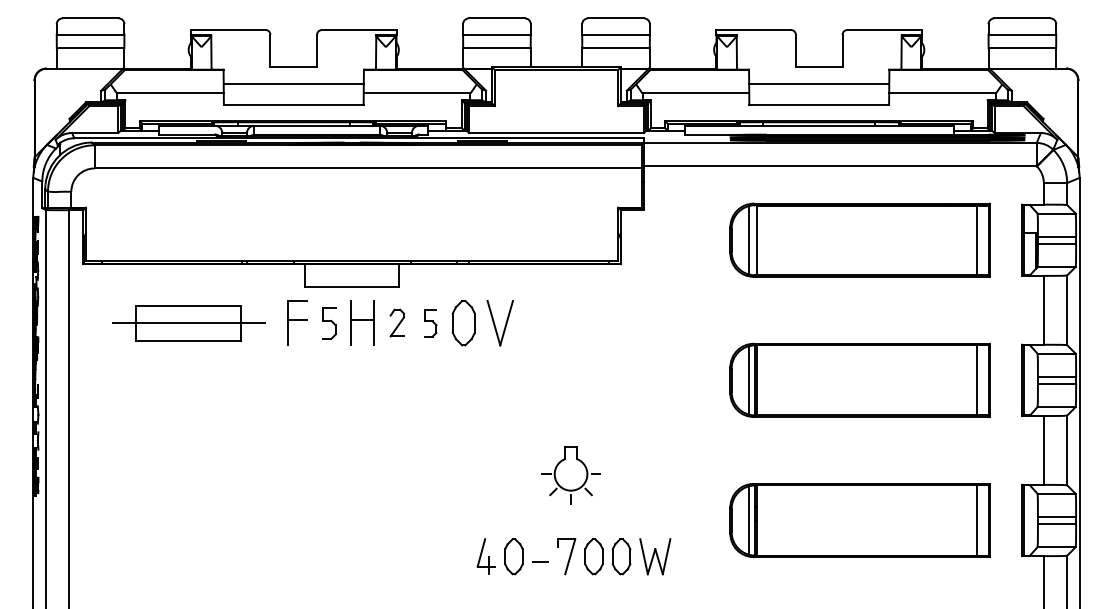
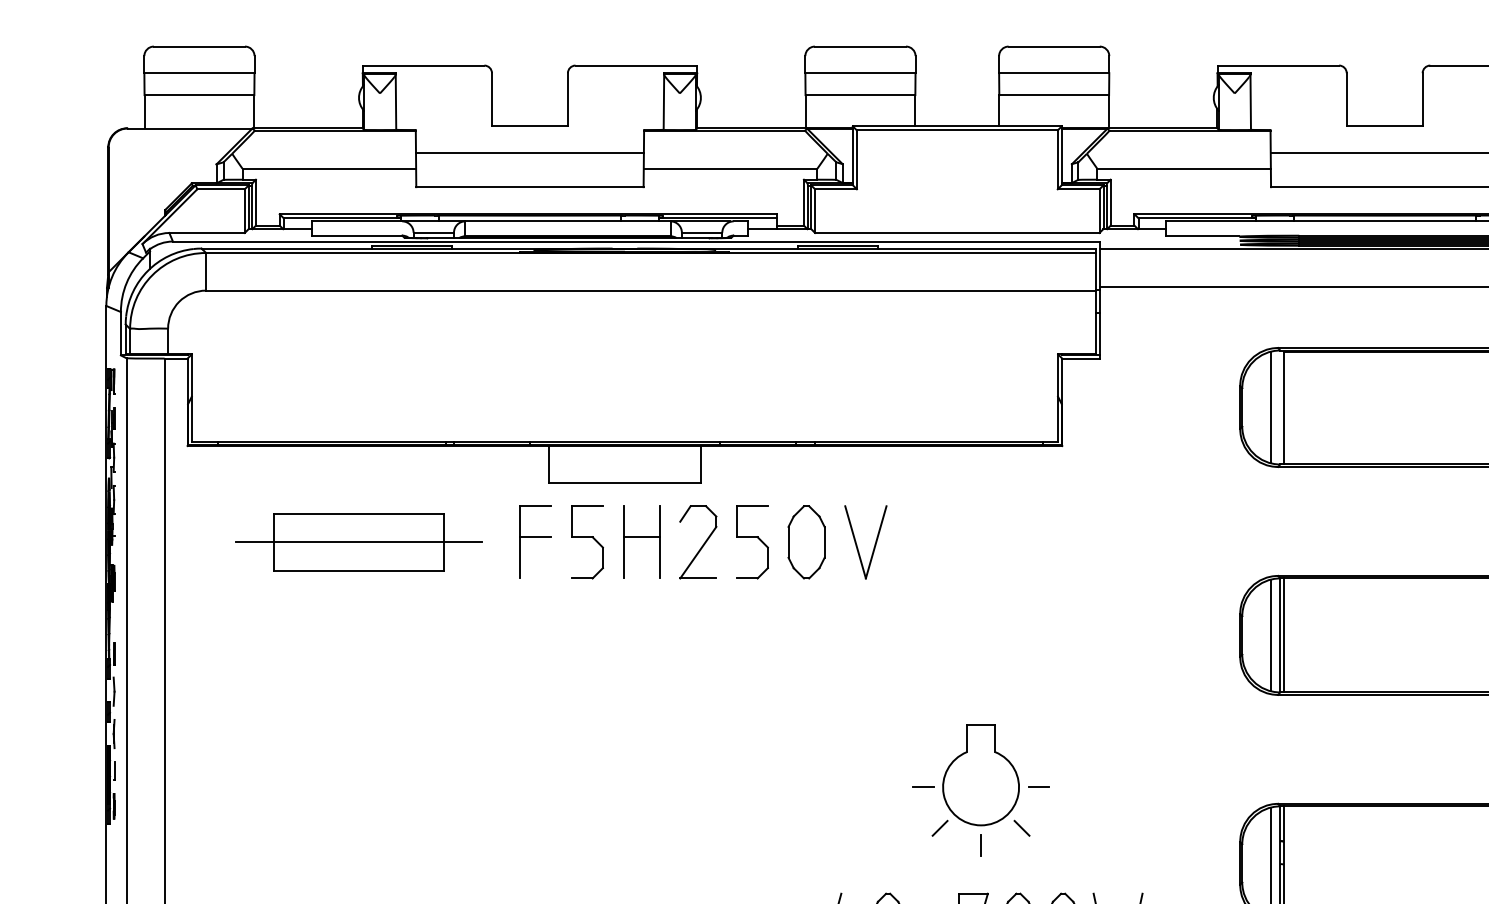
part: (397, 322) -> (698, 541), size x1.67
part: (329, 323) -> (588, 542), size x1.43
part: (430, 323) -> (752, 542), size x1.67
part: (570, 475) -> (980, 790), size x1.43

